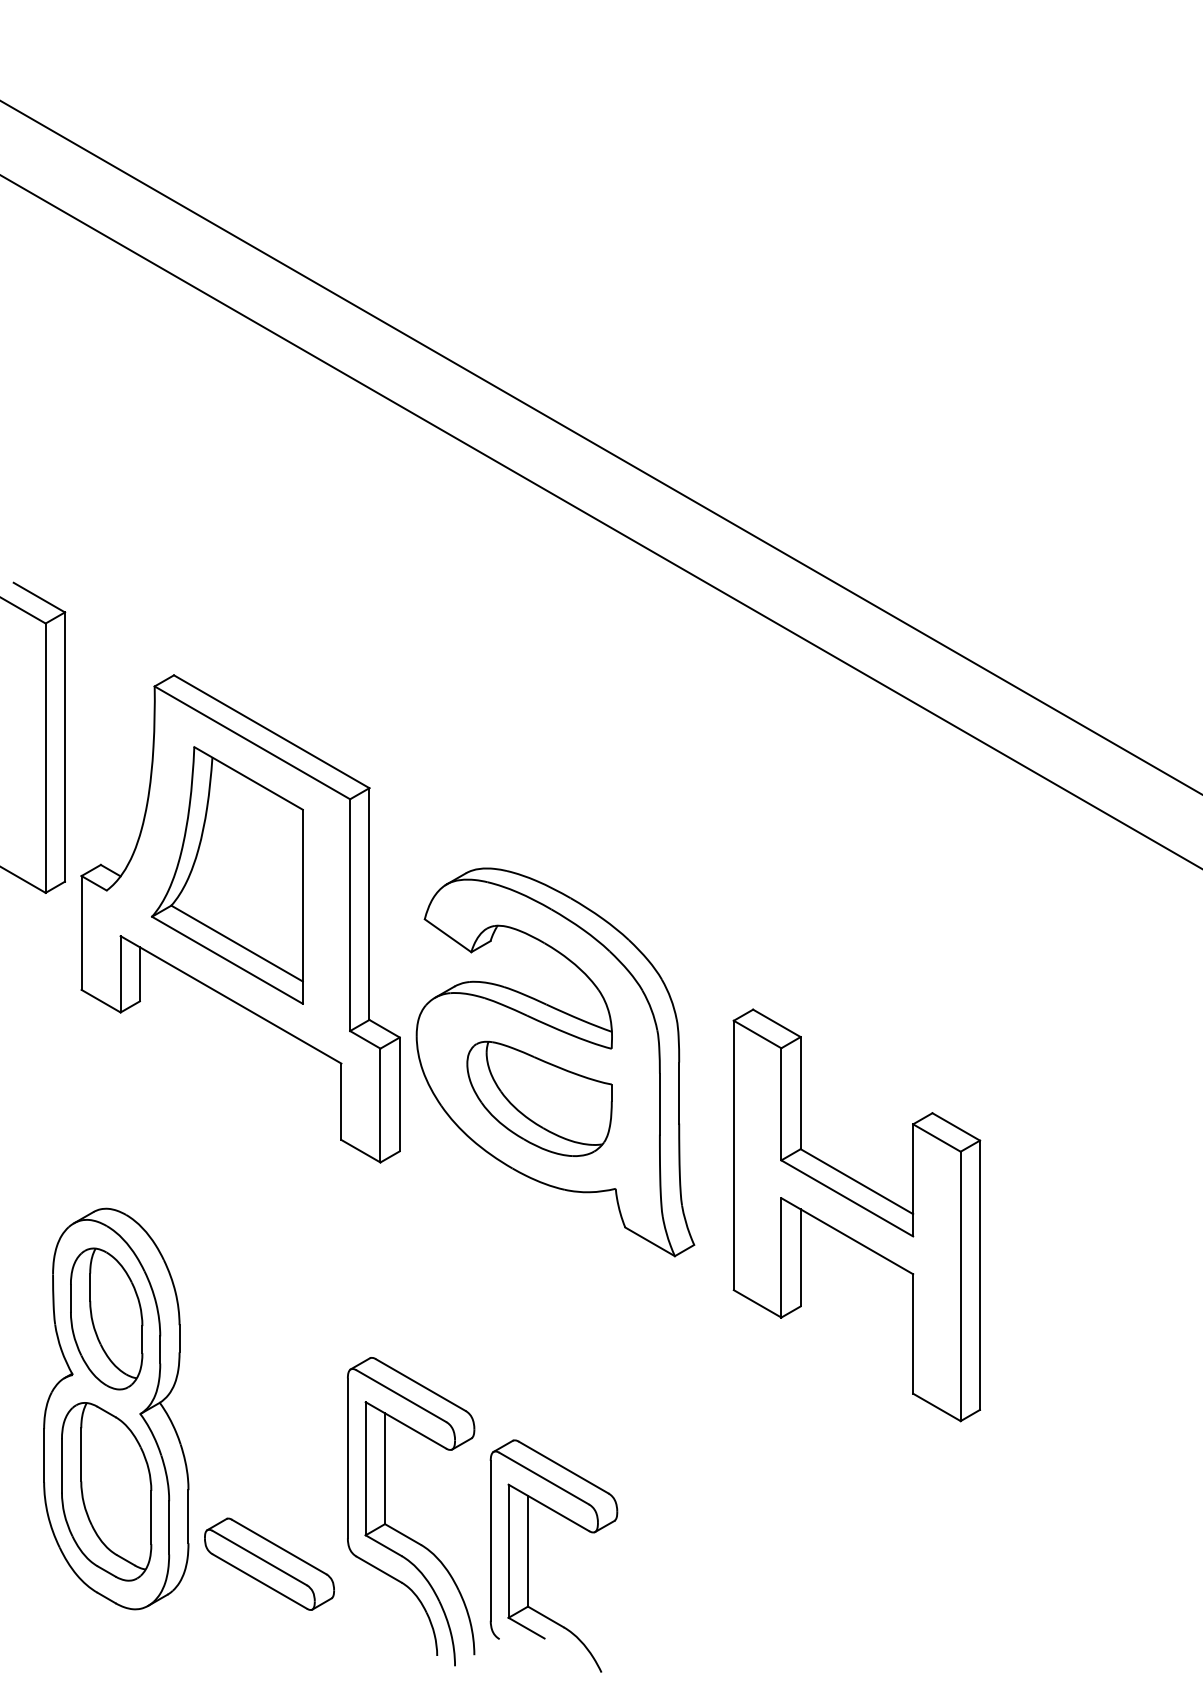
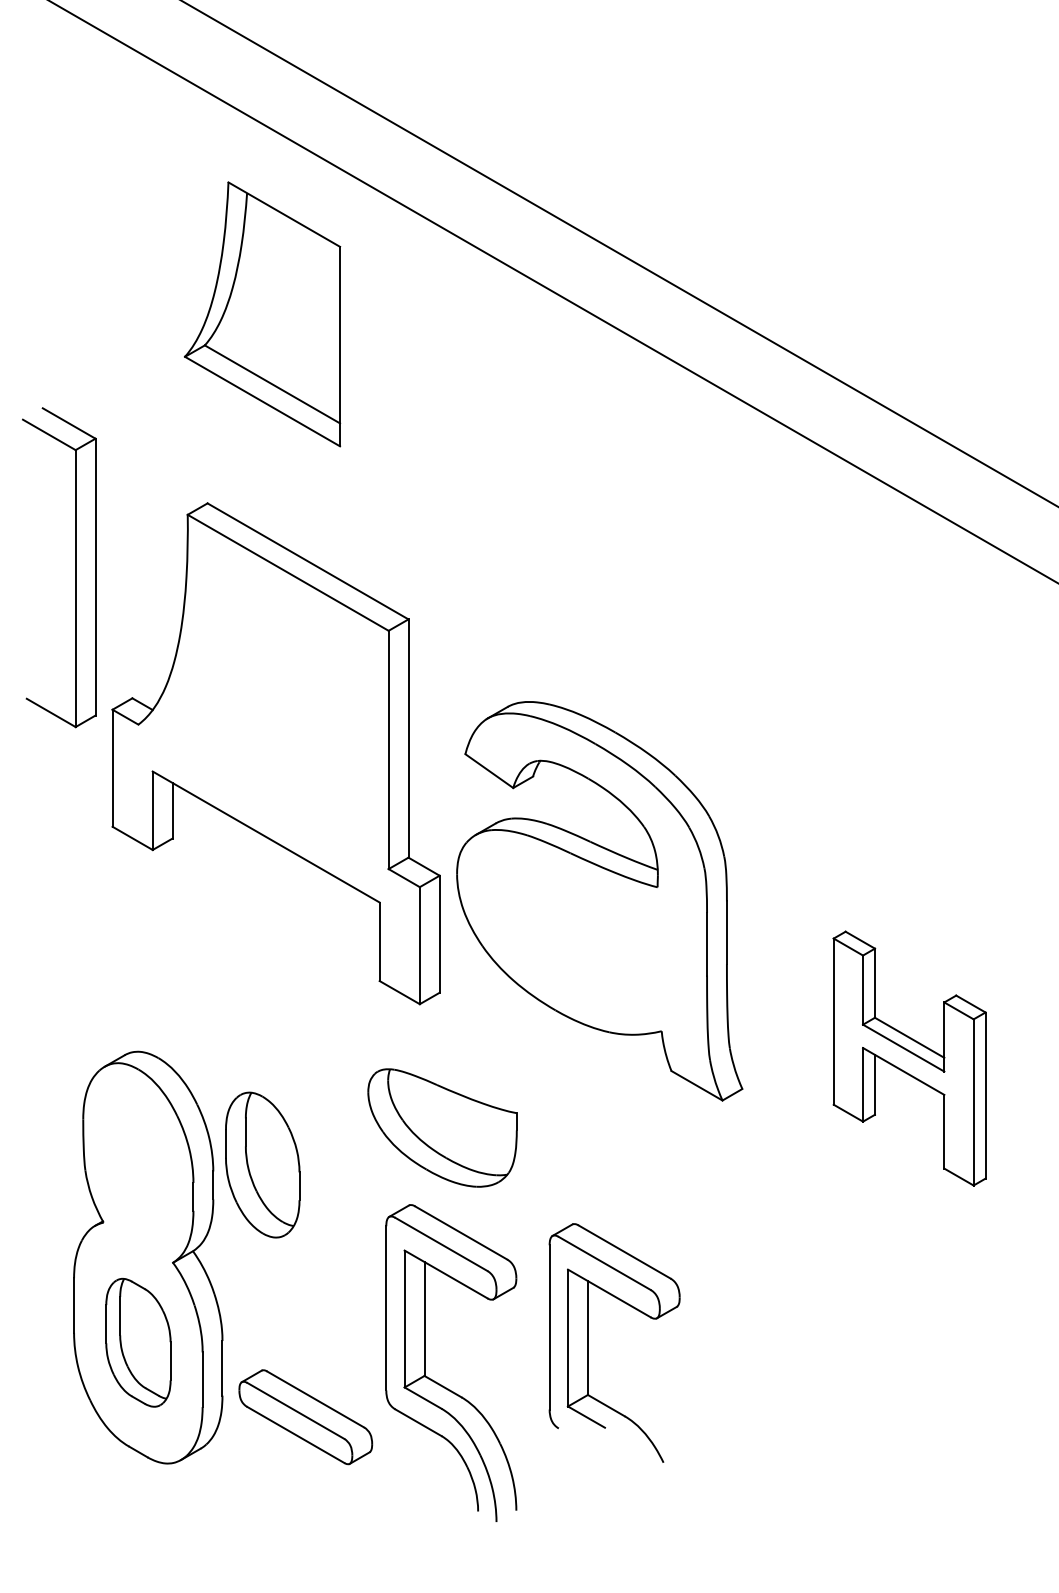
part: (227, 875) -> (262, 314), moved
part: (539, 1098) -> (442, 1127), moved
part: (856, 1215) -> (909, 1058), size x0.6
part: (106, 1318) -> (262, 1164), moved
part: (106, 1491) -> (138, 1342), size x0.7
part: (528, 1555) -> (588, 1342), moved

